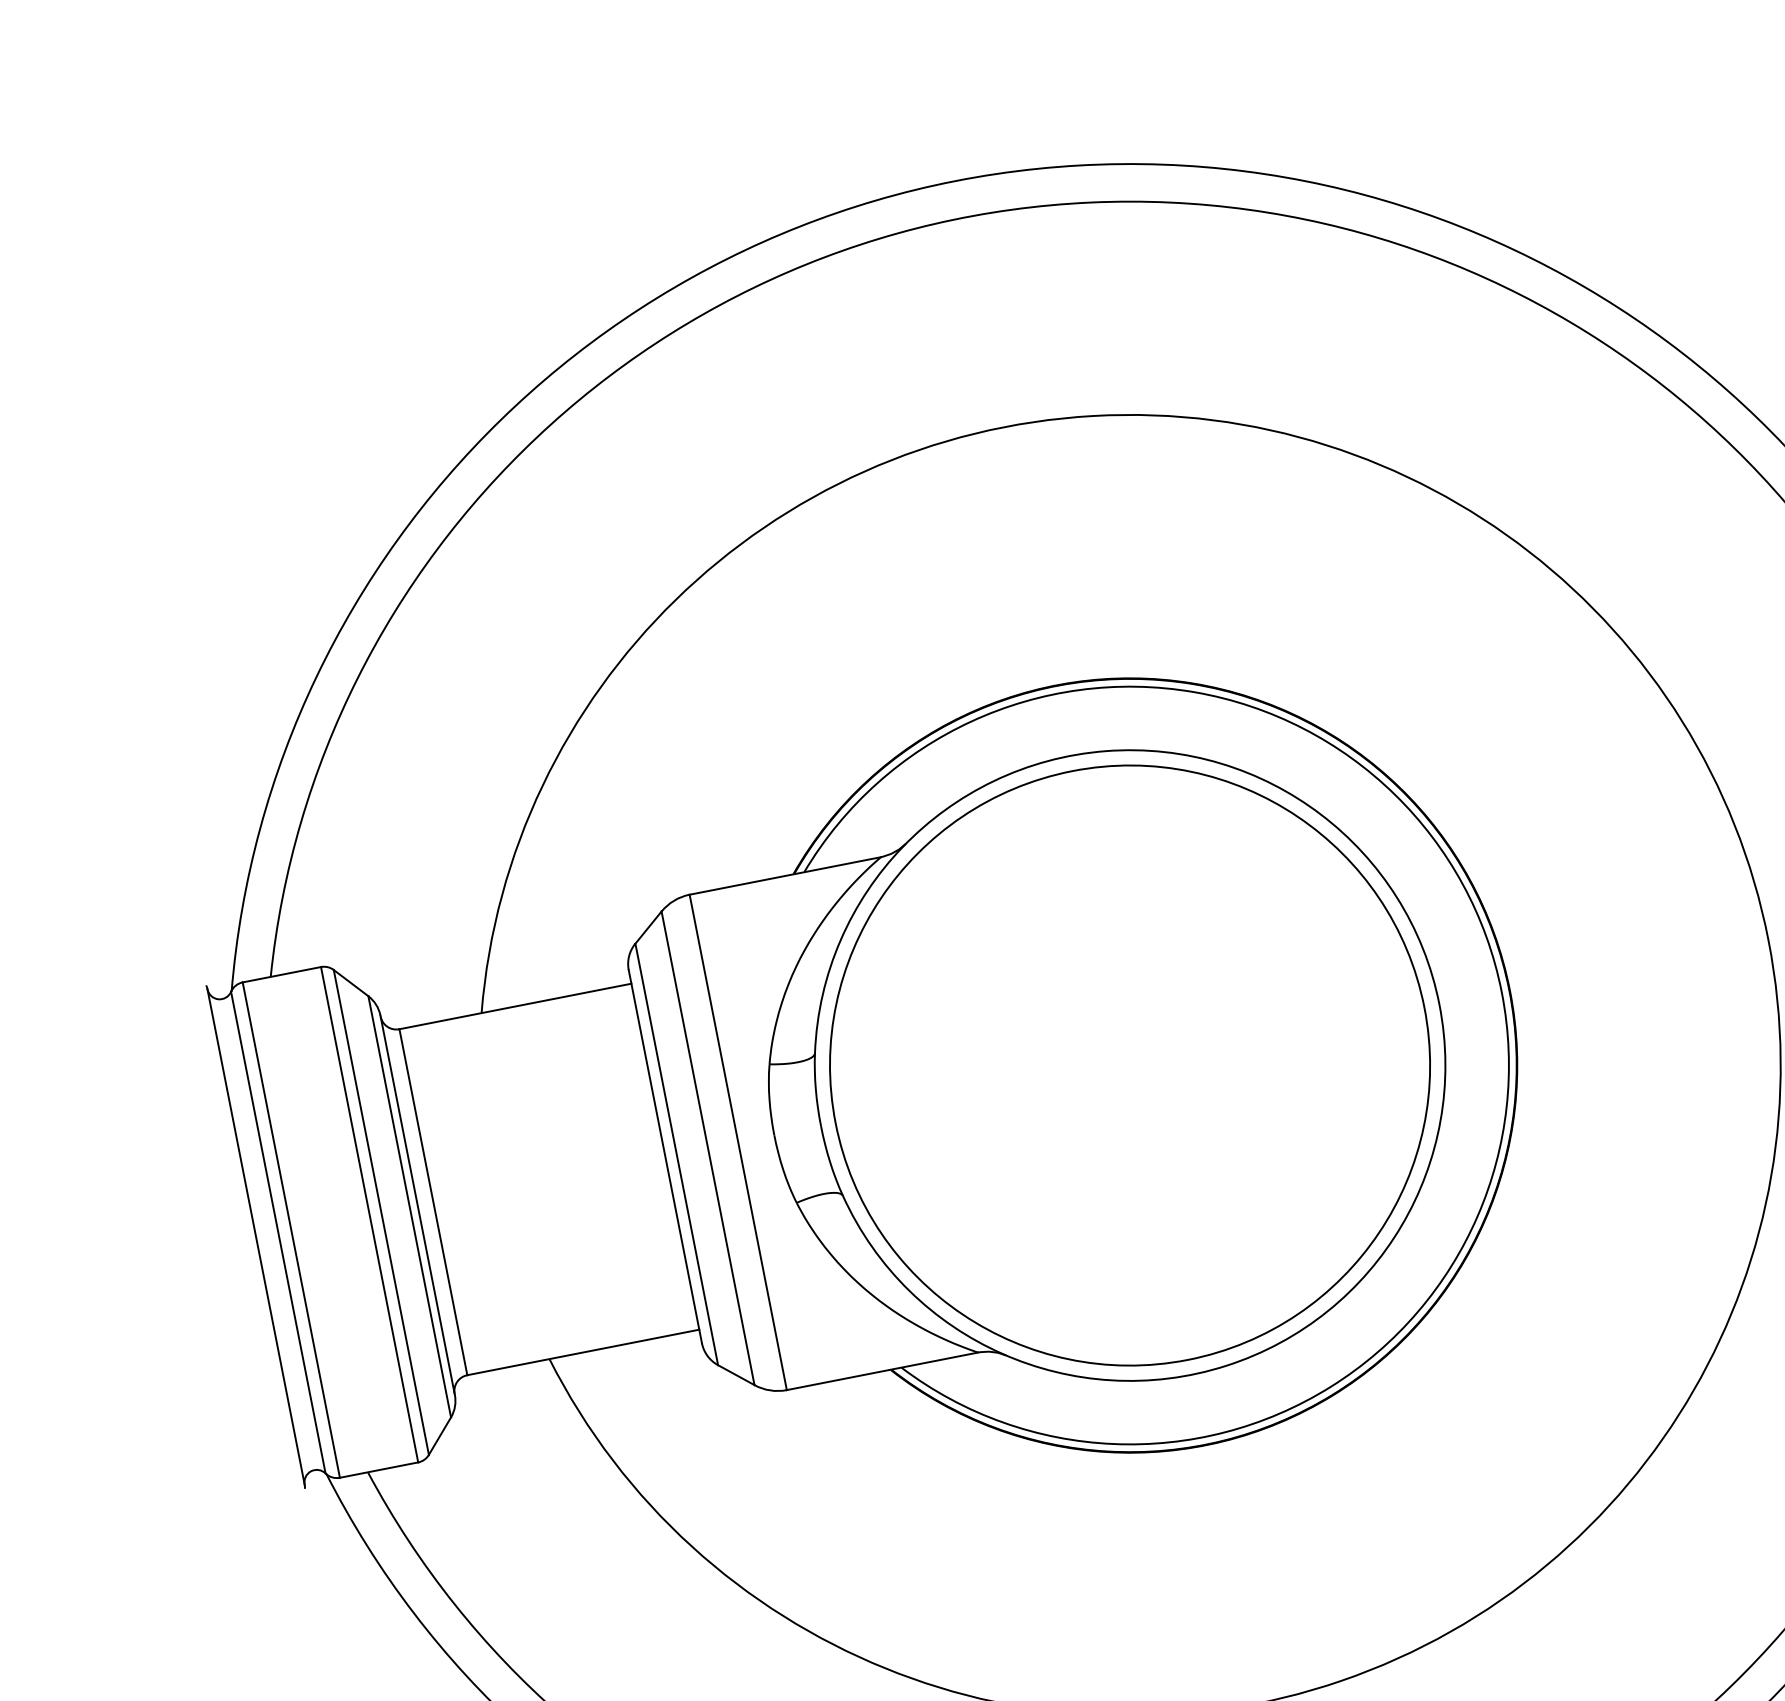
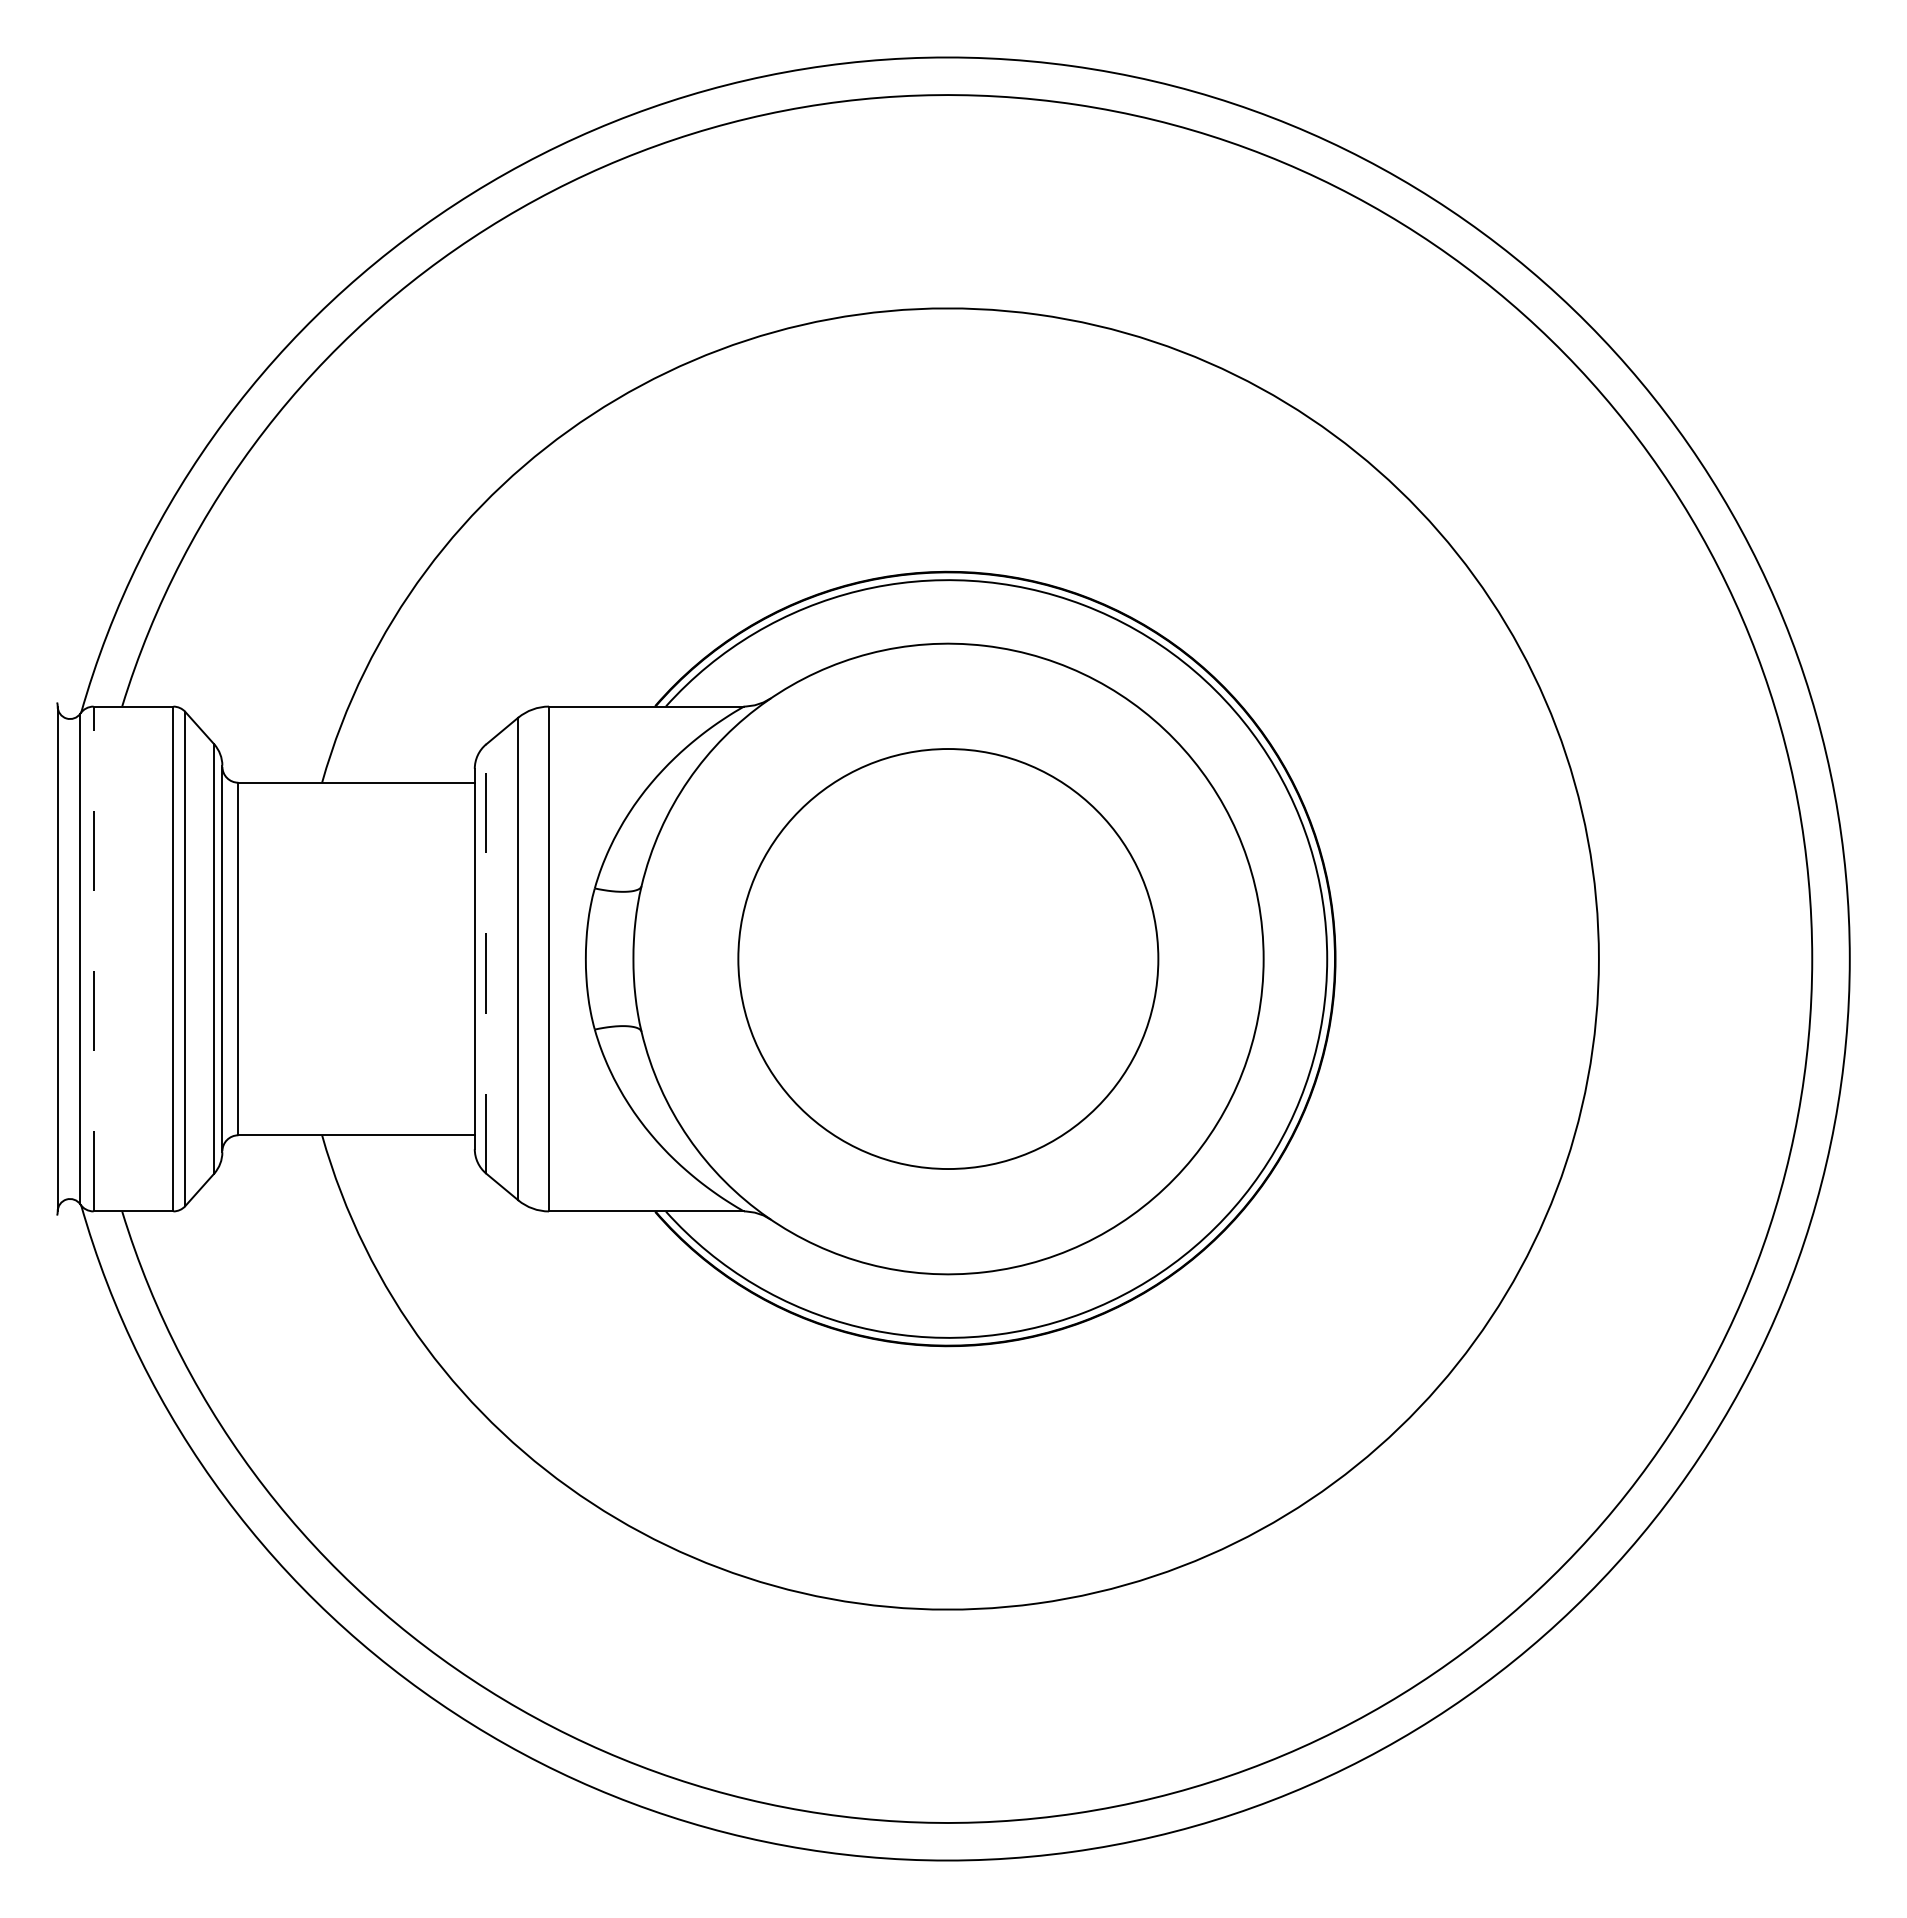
circle: (1130, 1065) -> (948, 959), size x0.7
line: (676, 1154) -> (486, 959), solid -> dashed
line: (291, 1229) -> (93, 958), solid -> dashed

